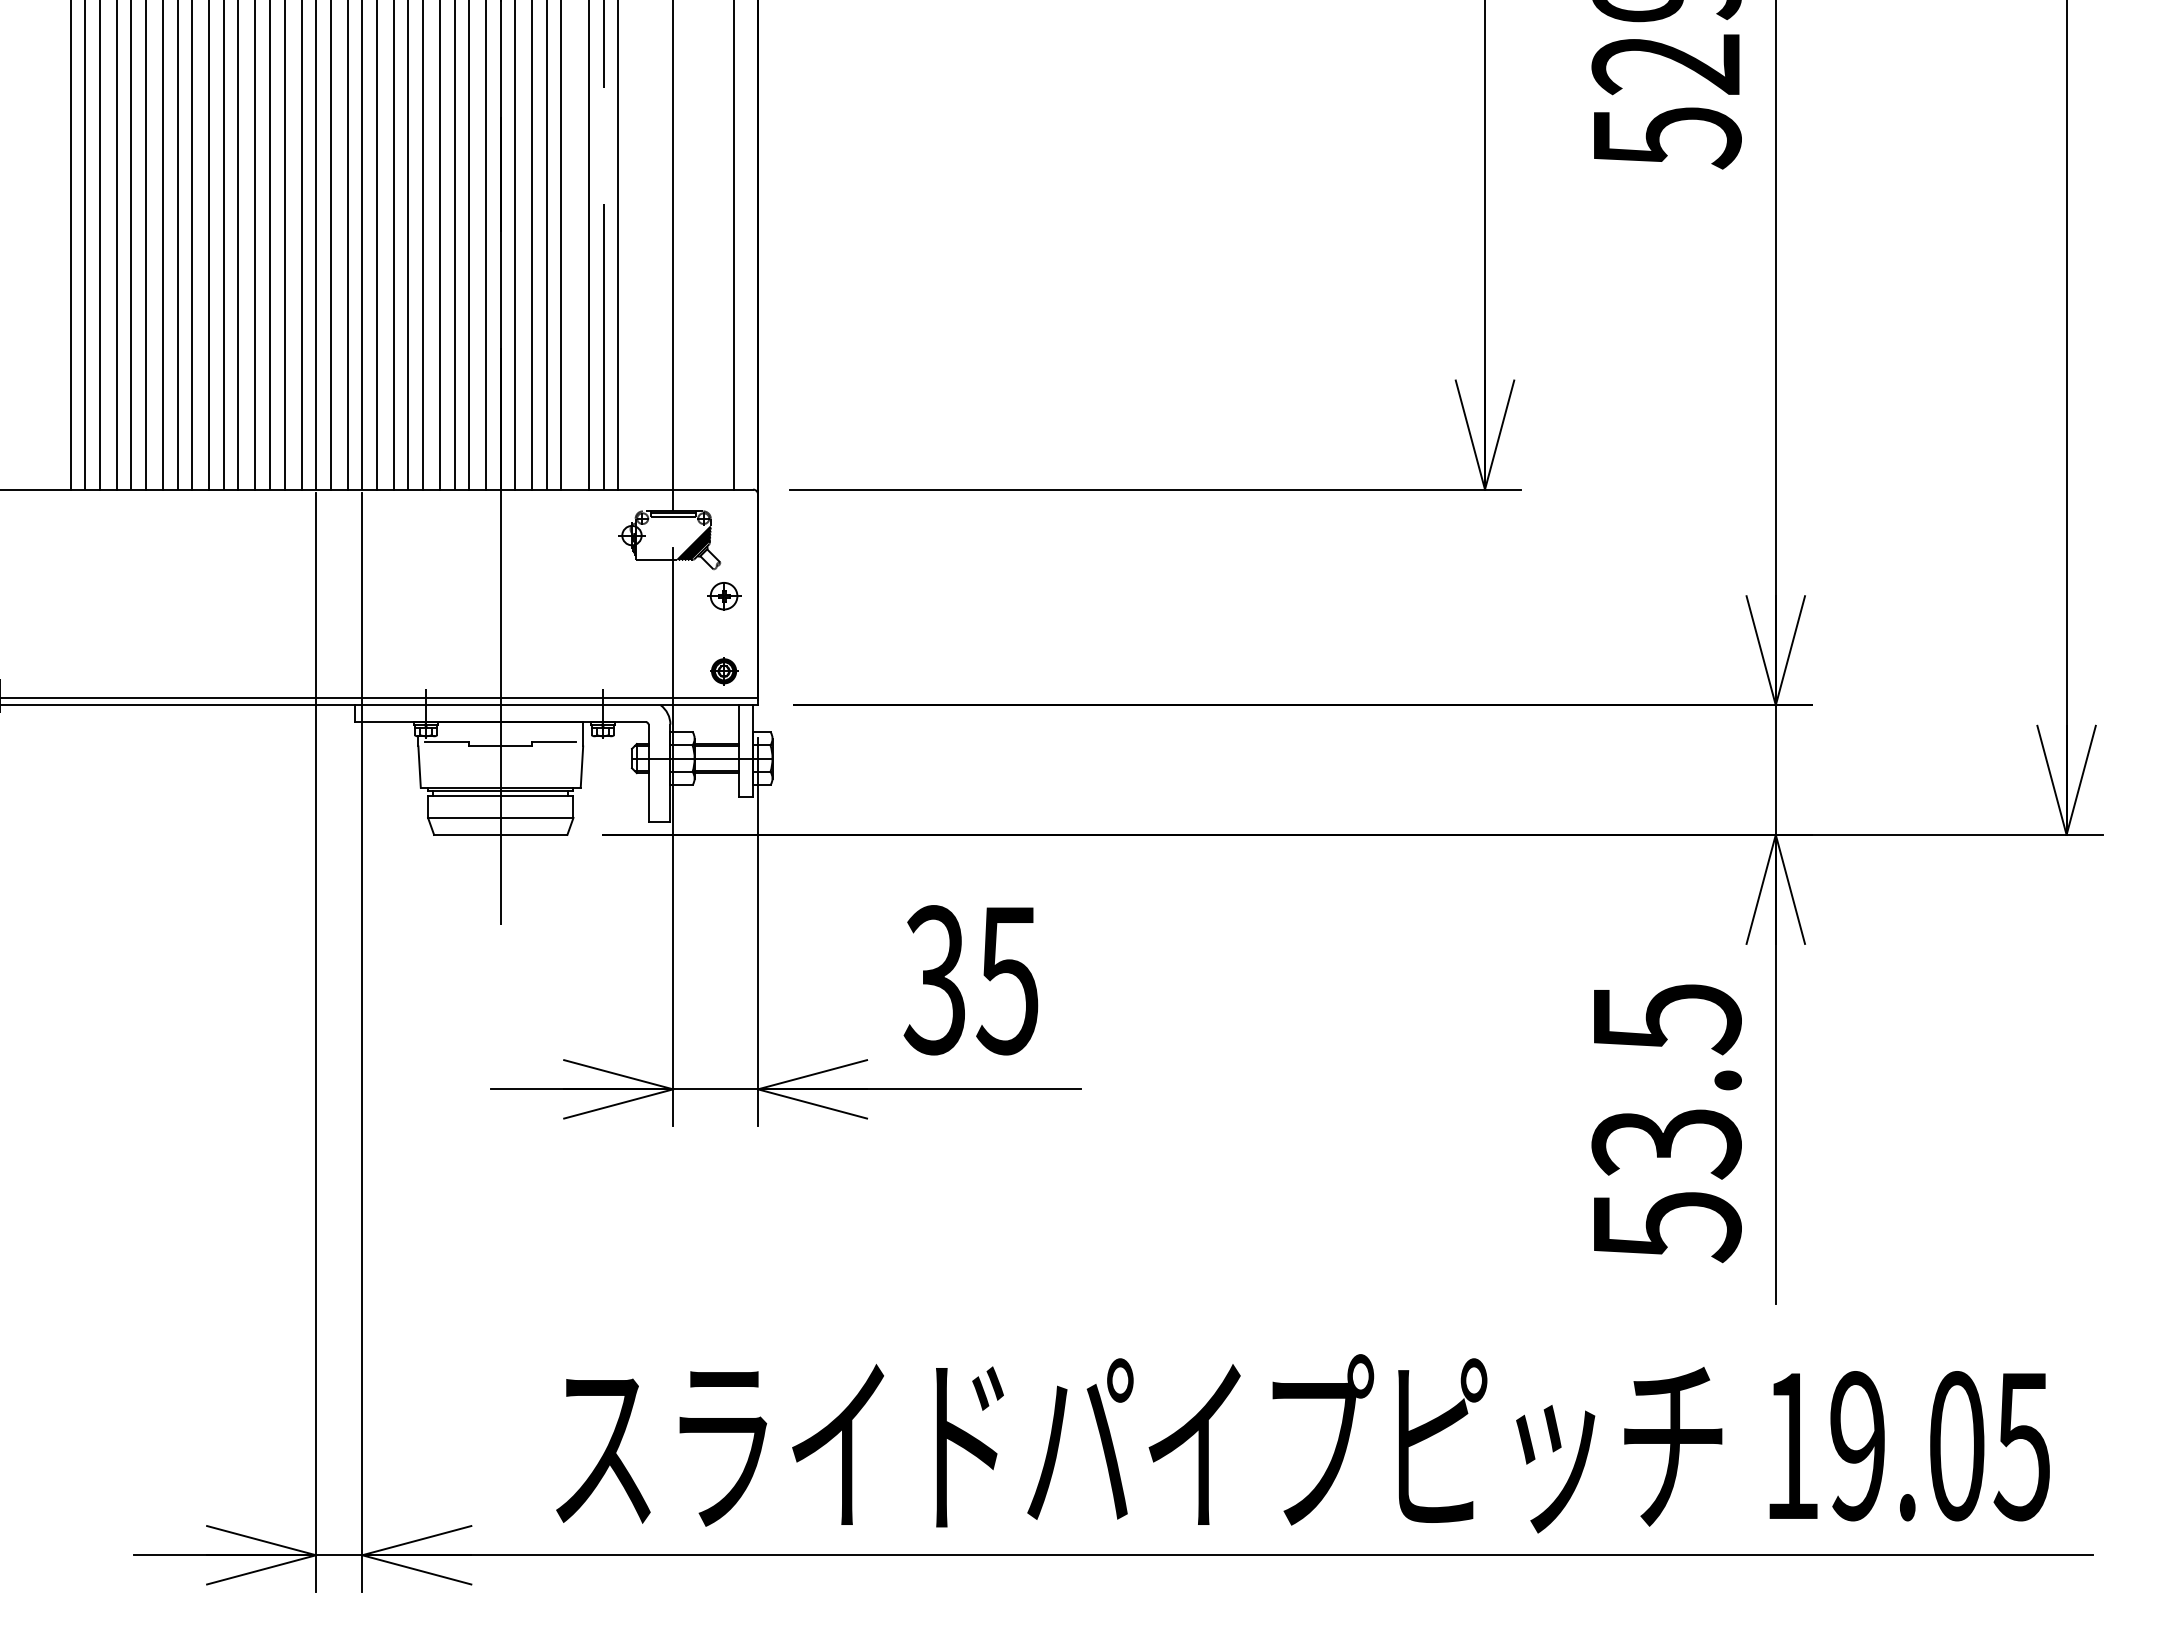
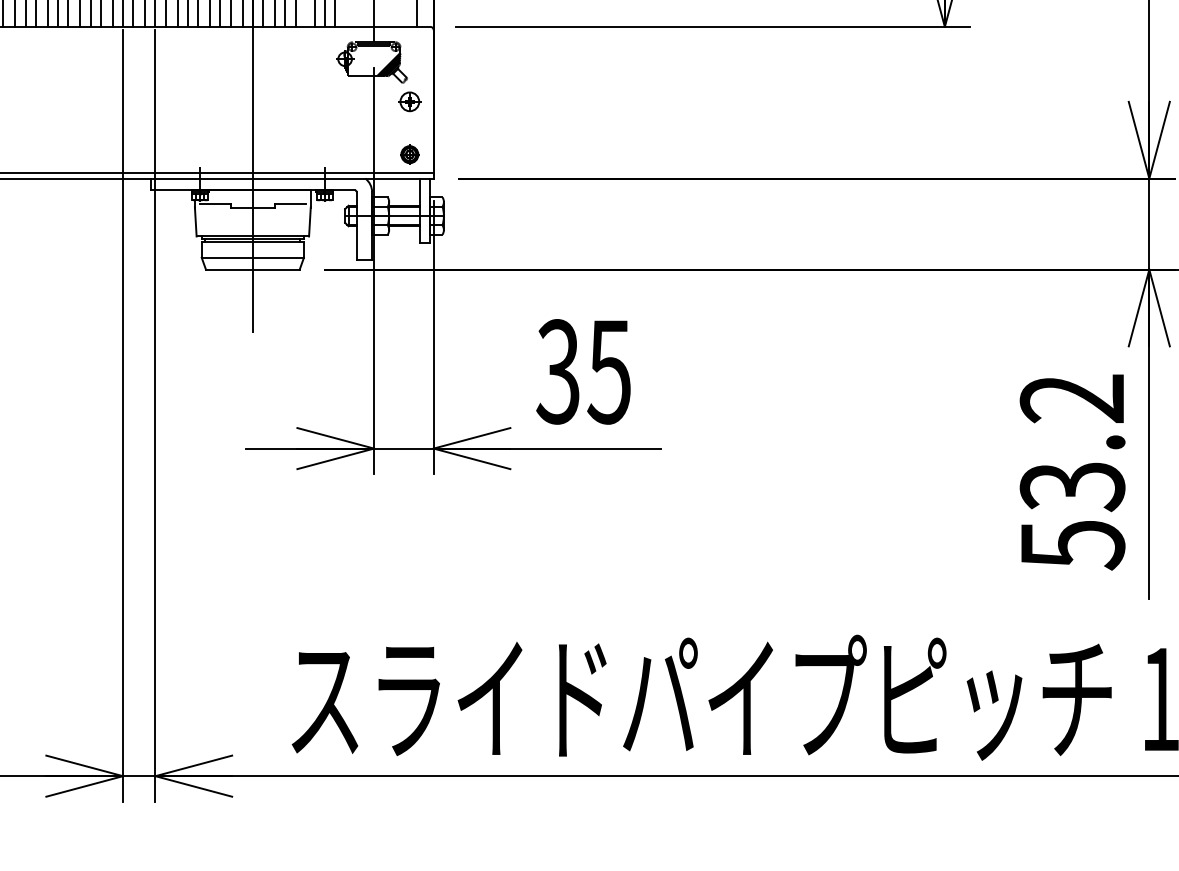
text: (1666, 1019) -> (1072, 399), 53.5 -> 53.2

